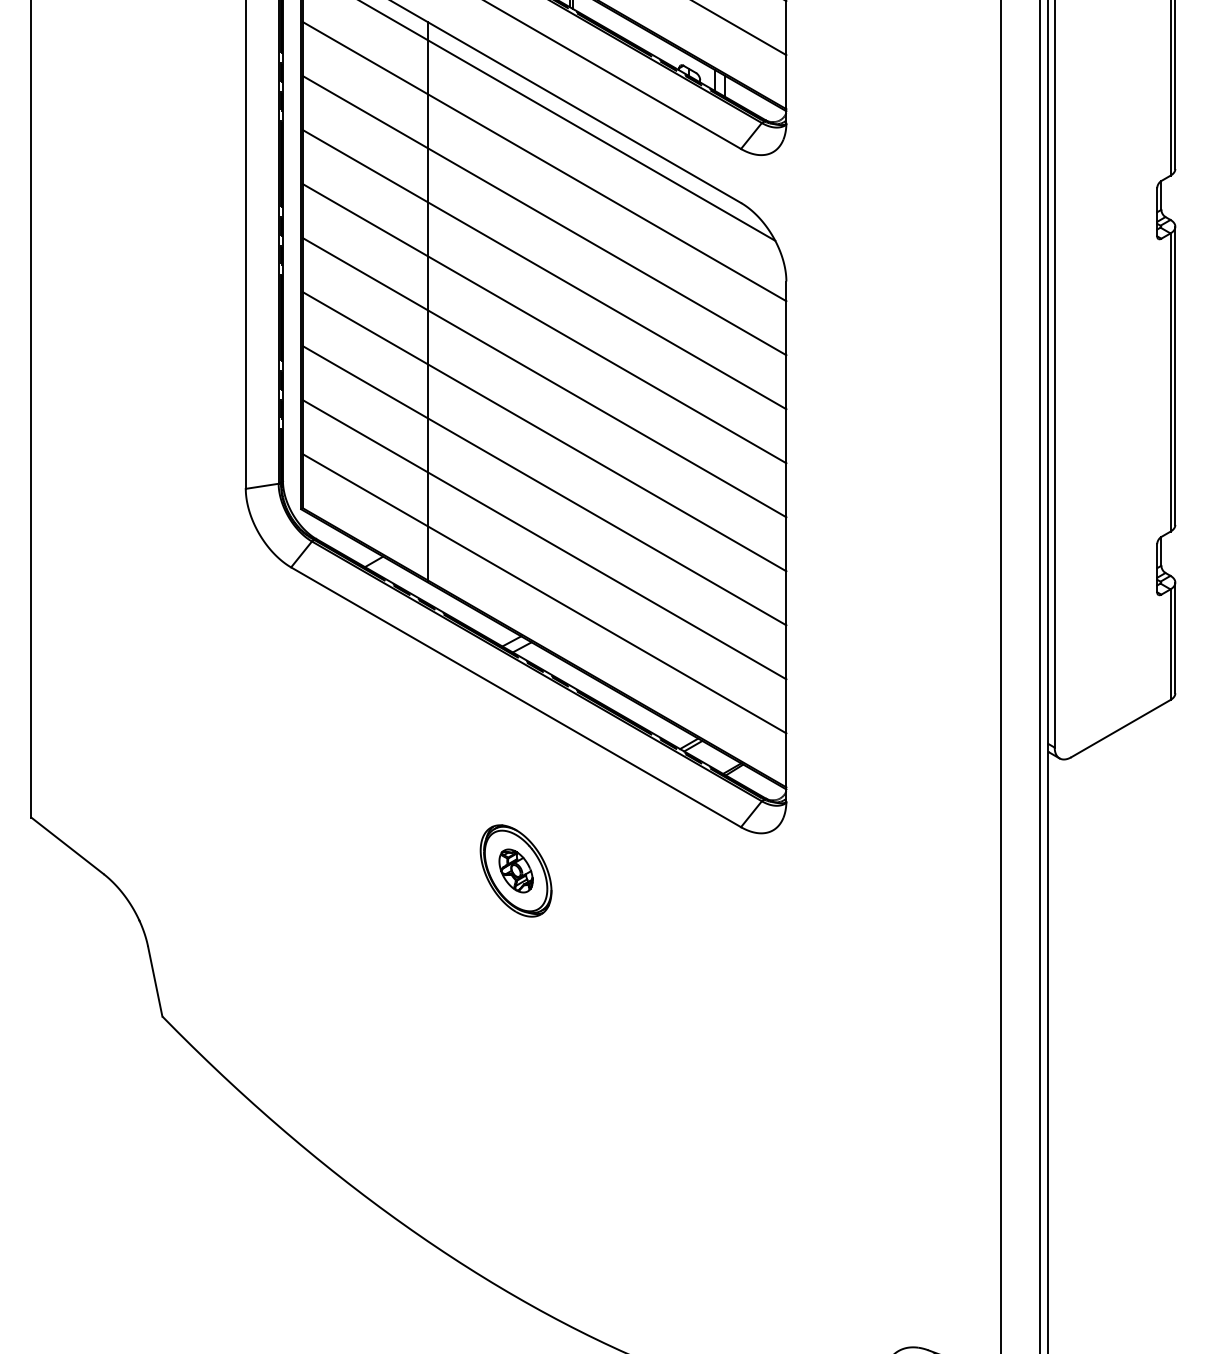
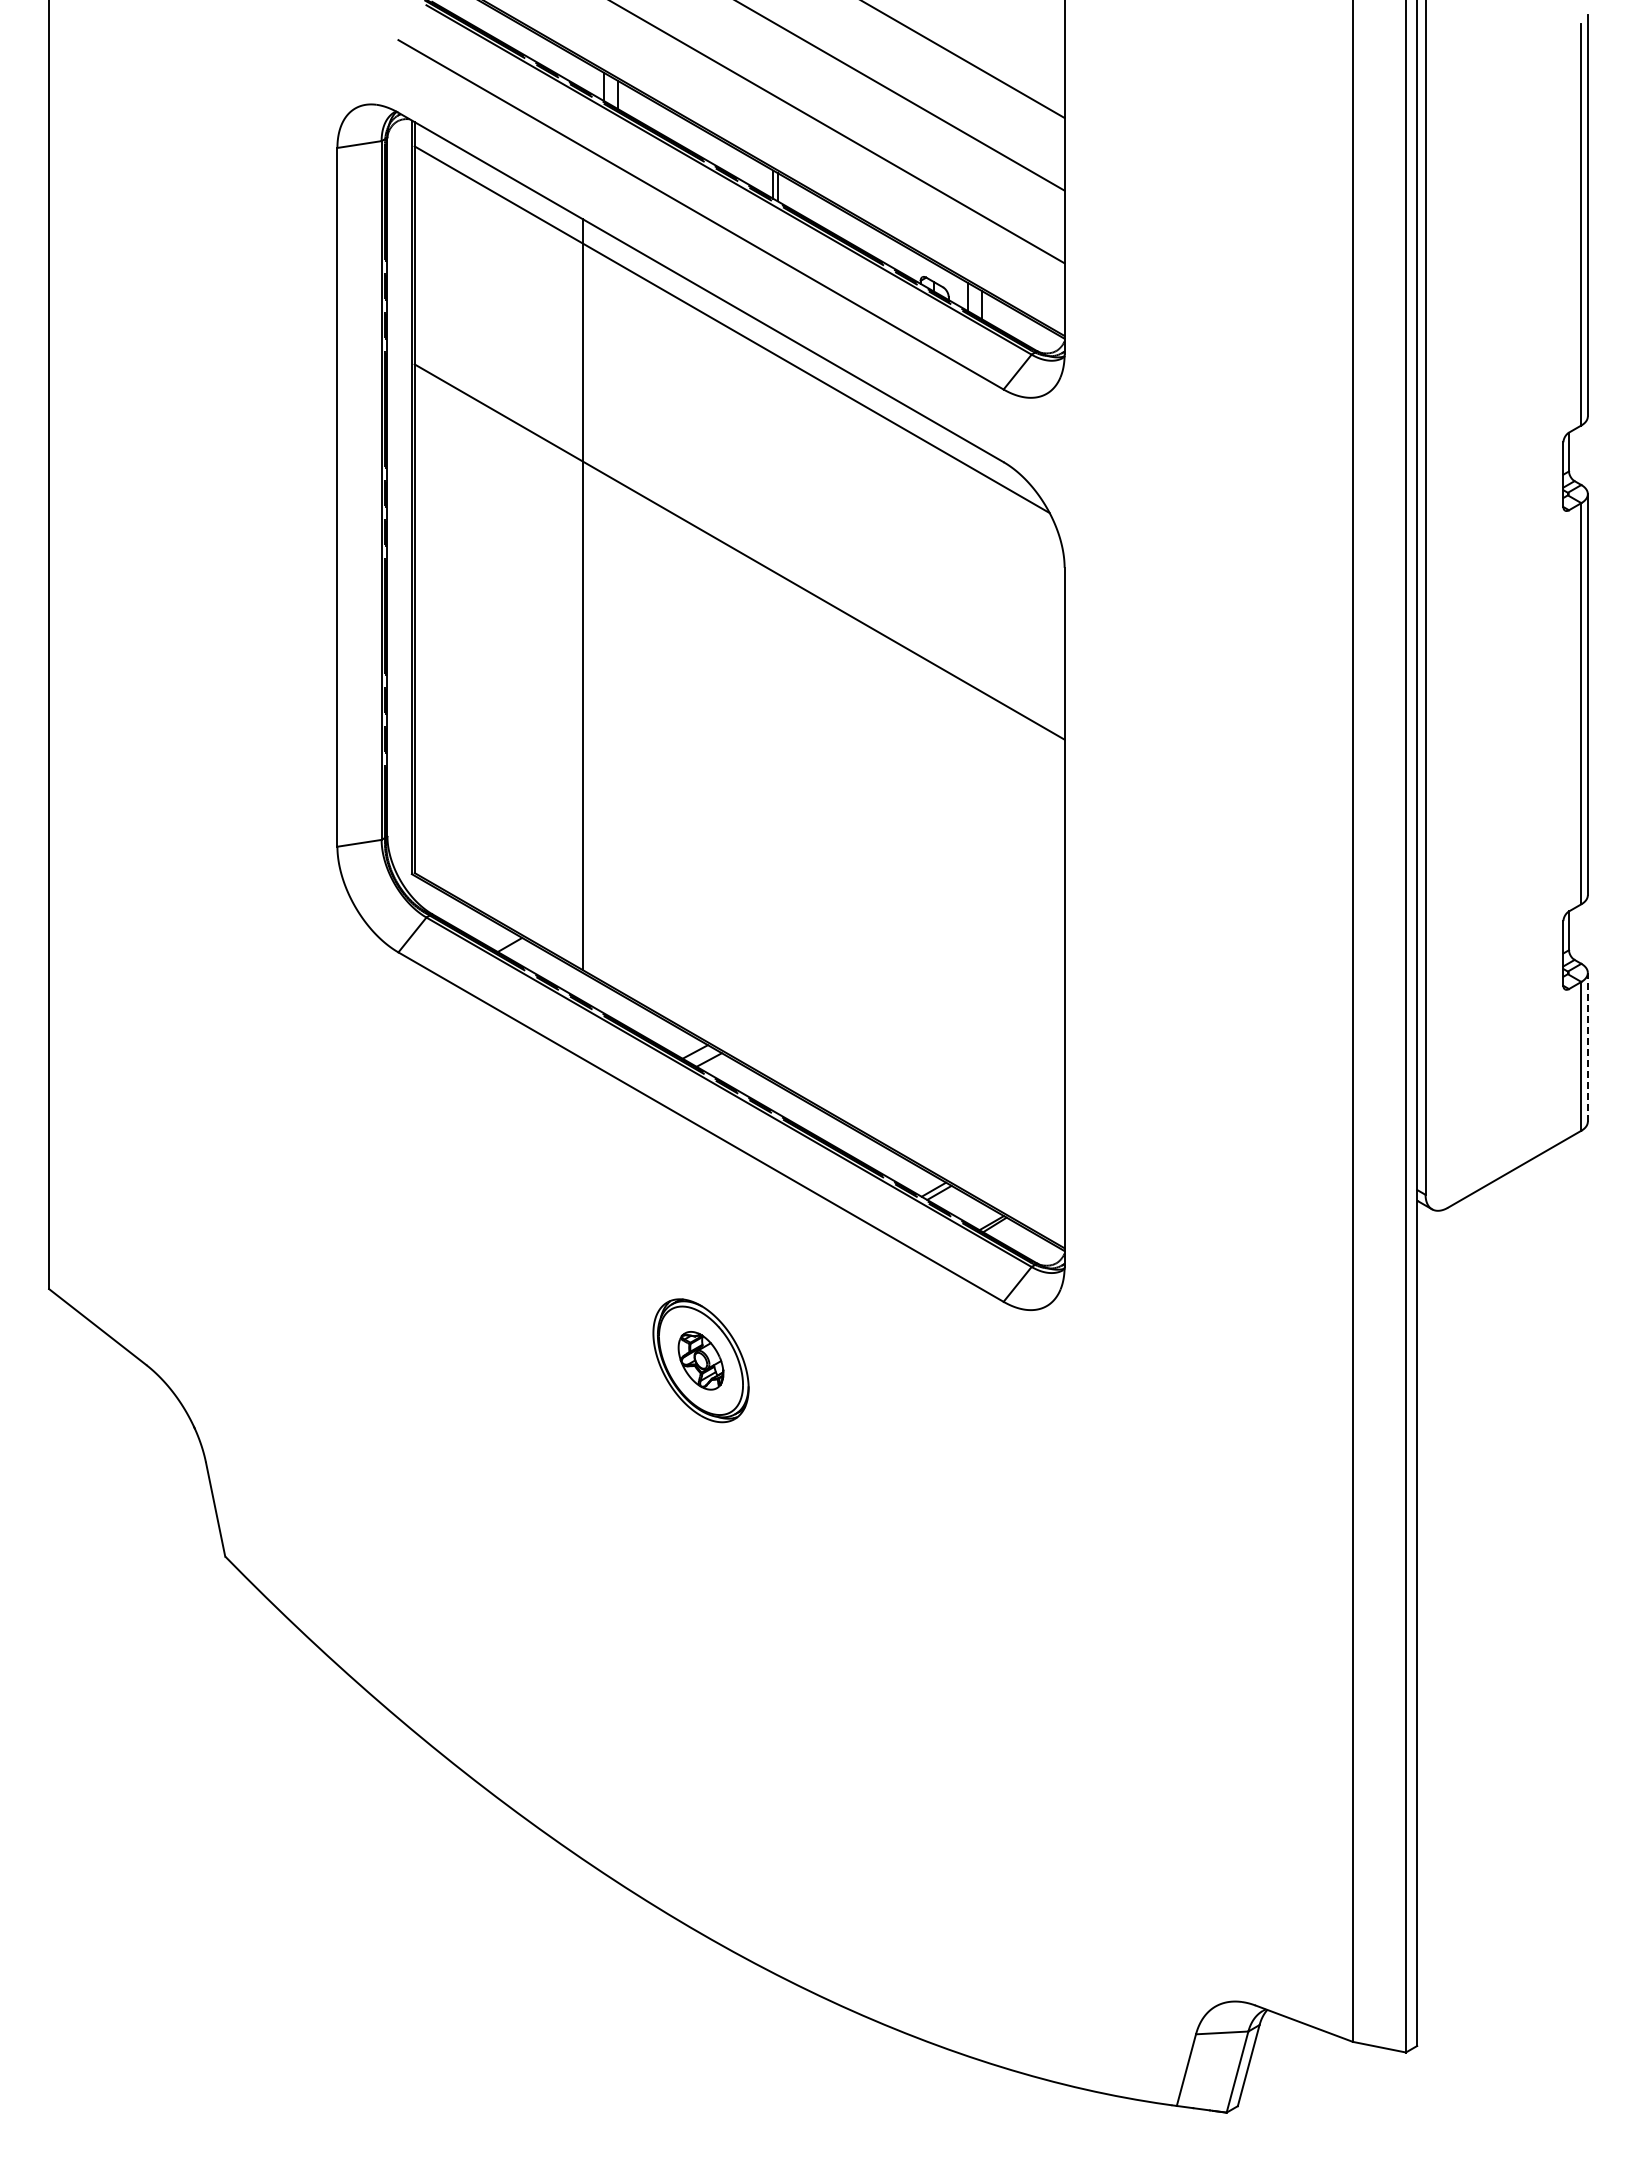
line: (544, 161) -> (739, 406), removed
line: (544, 215) -> (739, 479), removed
line: (544, 323) -> (739, 624), removed
line: (544, 377) -> (739, 697), removed
line: (544, 431) -> (739, 769), removed
line: (544, 485) -> (739, 842), removed
line: (544, 539) -> (739, 914), removed
line: (544, 593) -> (739, 987), removed
line: (1175, 637) -> (1587, 1046), solid -> dashed

